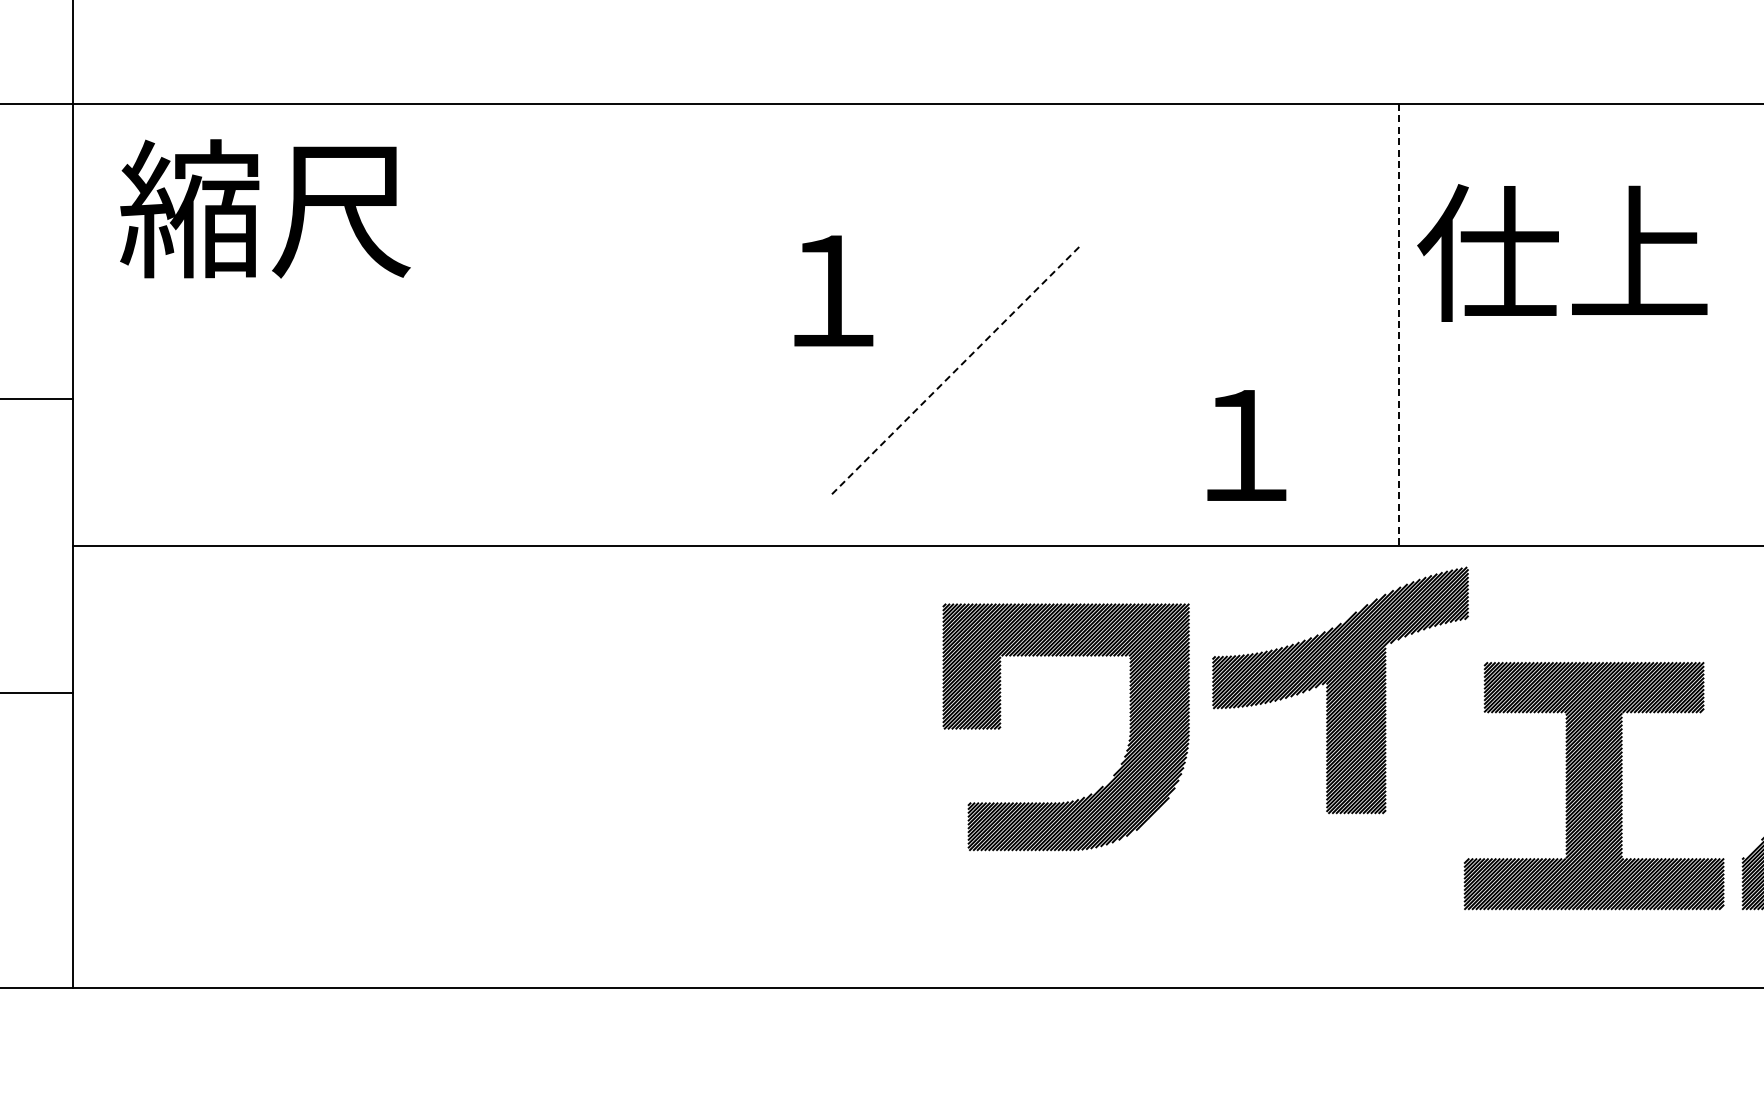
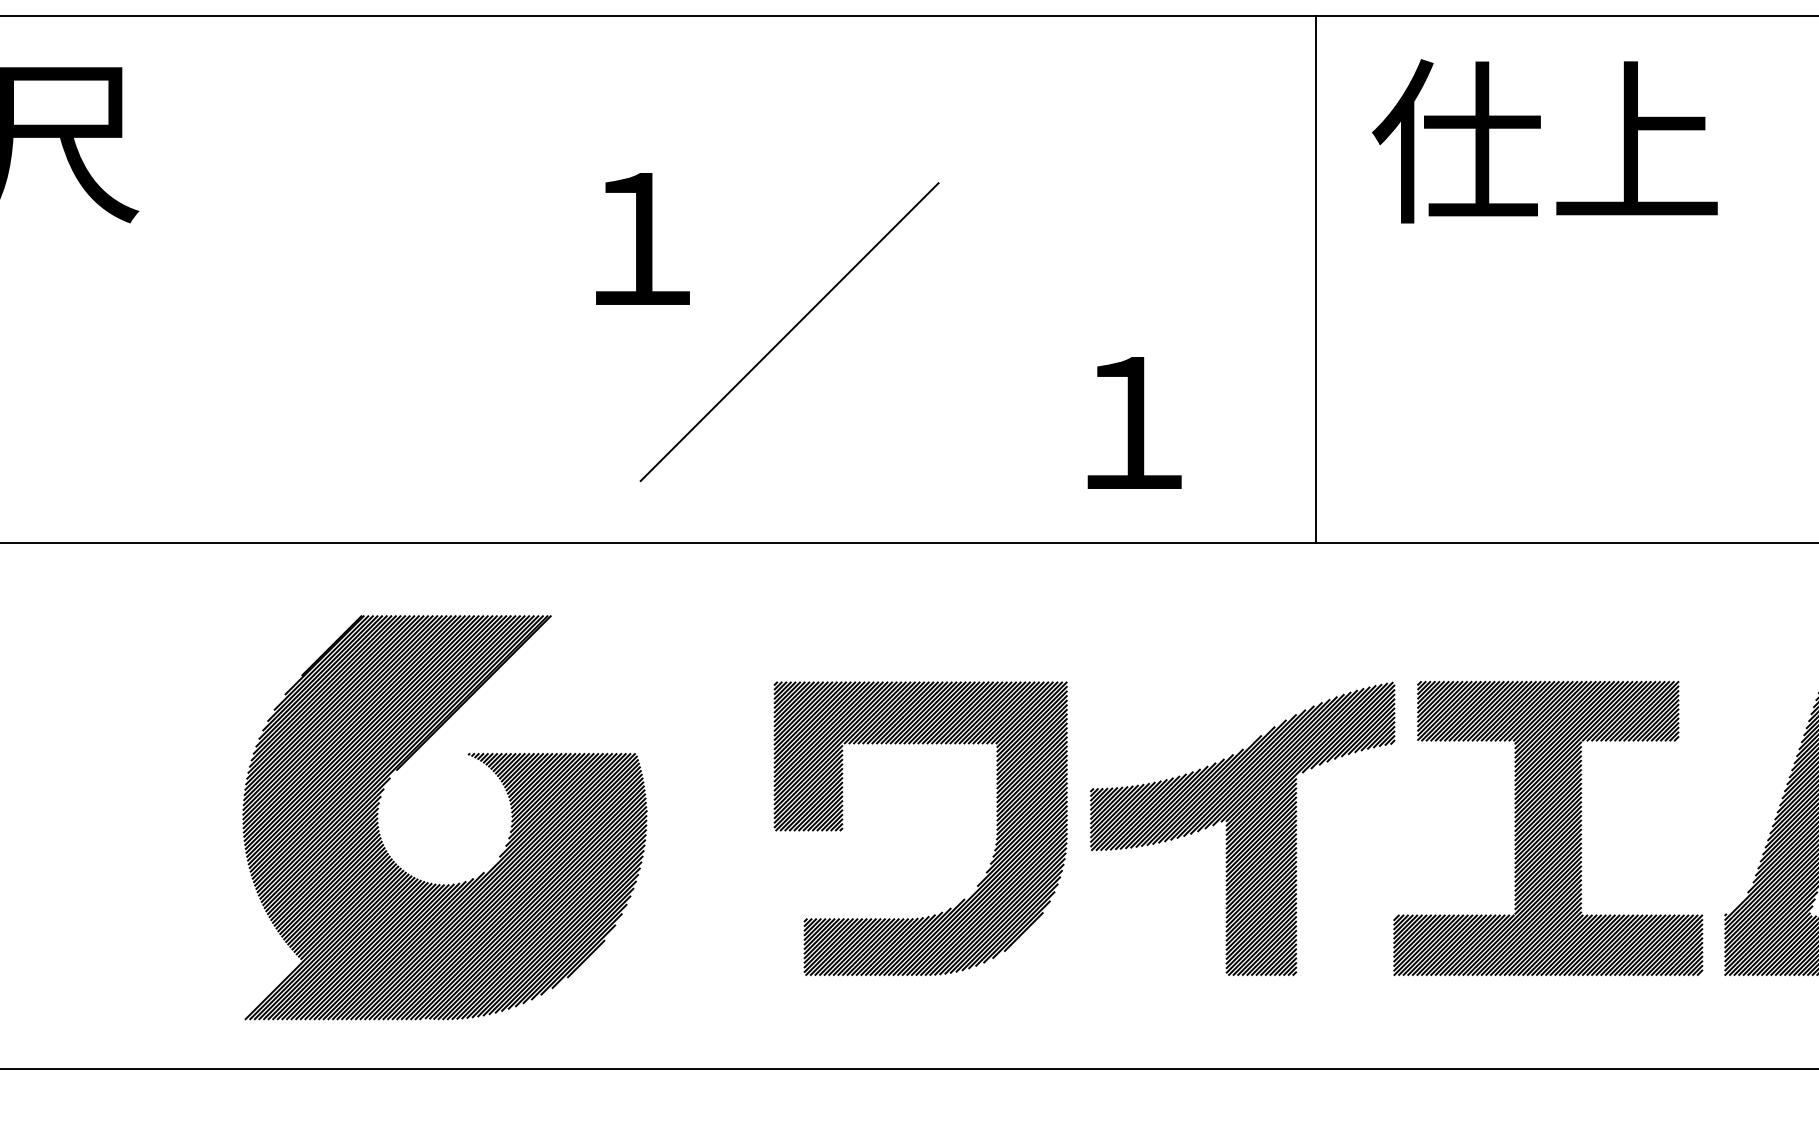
text: (1562, 252) -> (1545, 140), moved
line: (1399, 325) -> (1316, 280), dashed -> solid
line: (957, 369) -> (790, 332), dashed -> solid
part: (1340, 690) -> (1242, 828), moved
part: (1001, 727) -> (843, 828), moved
part: (697, 730) -> (480, 762), added

